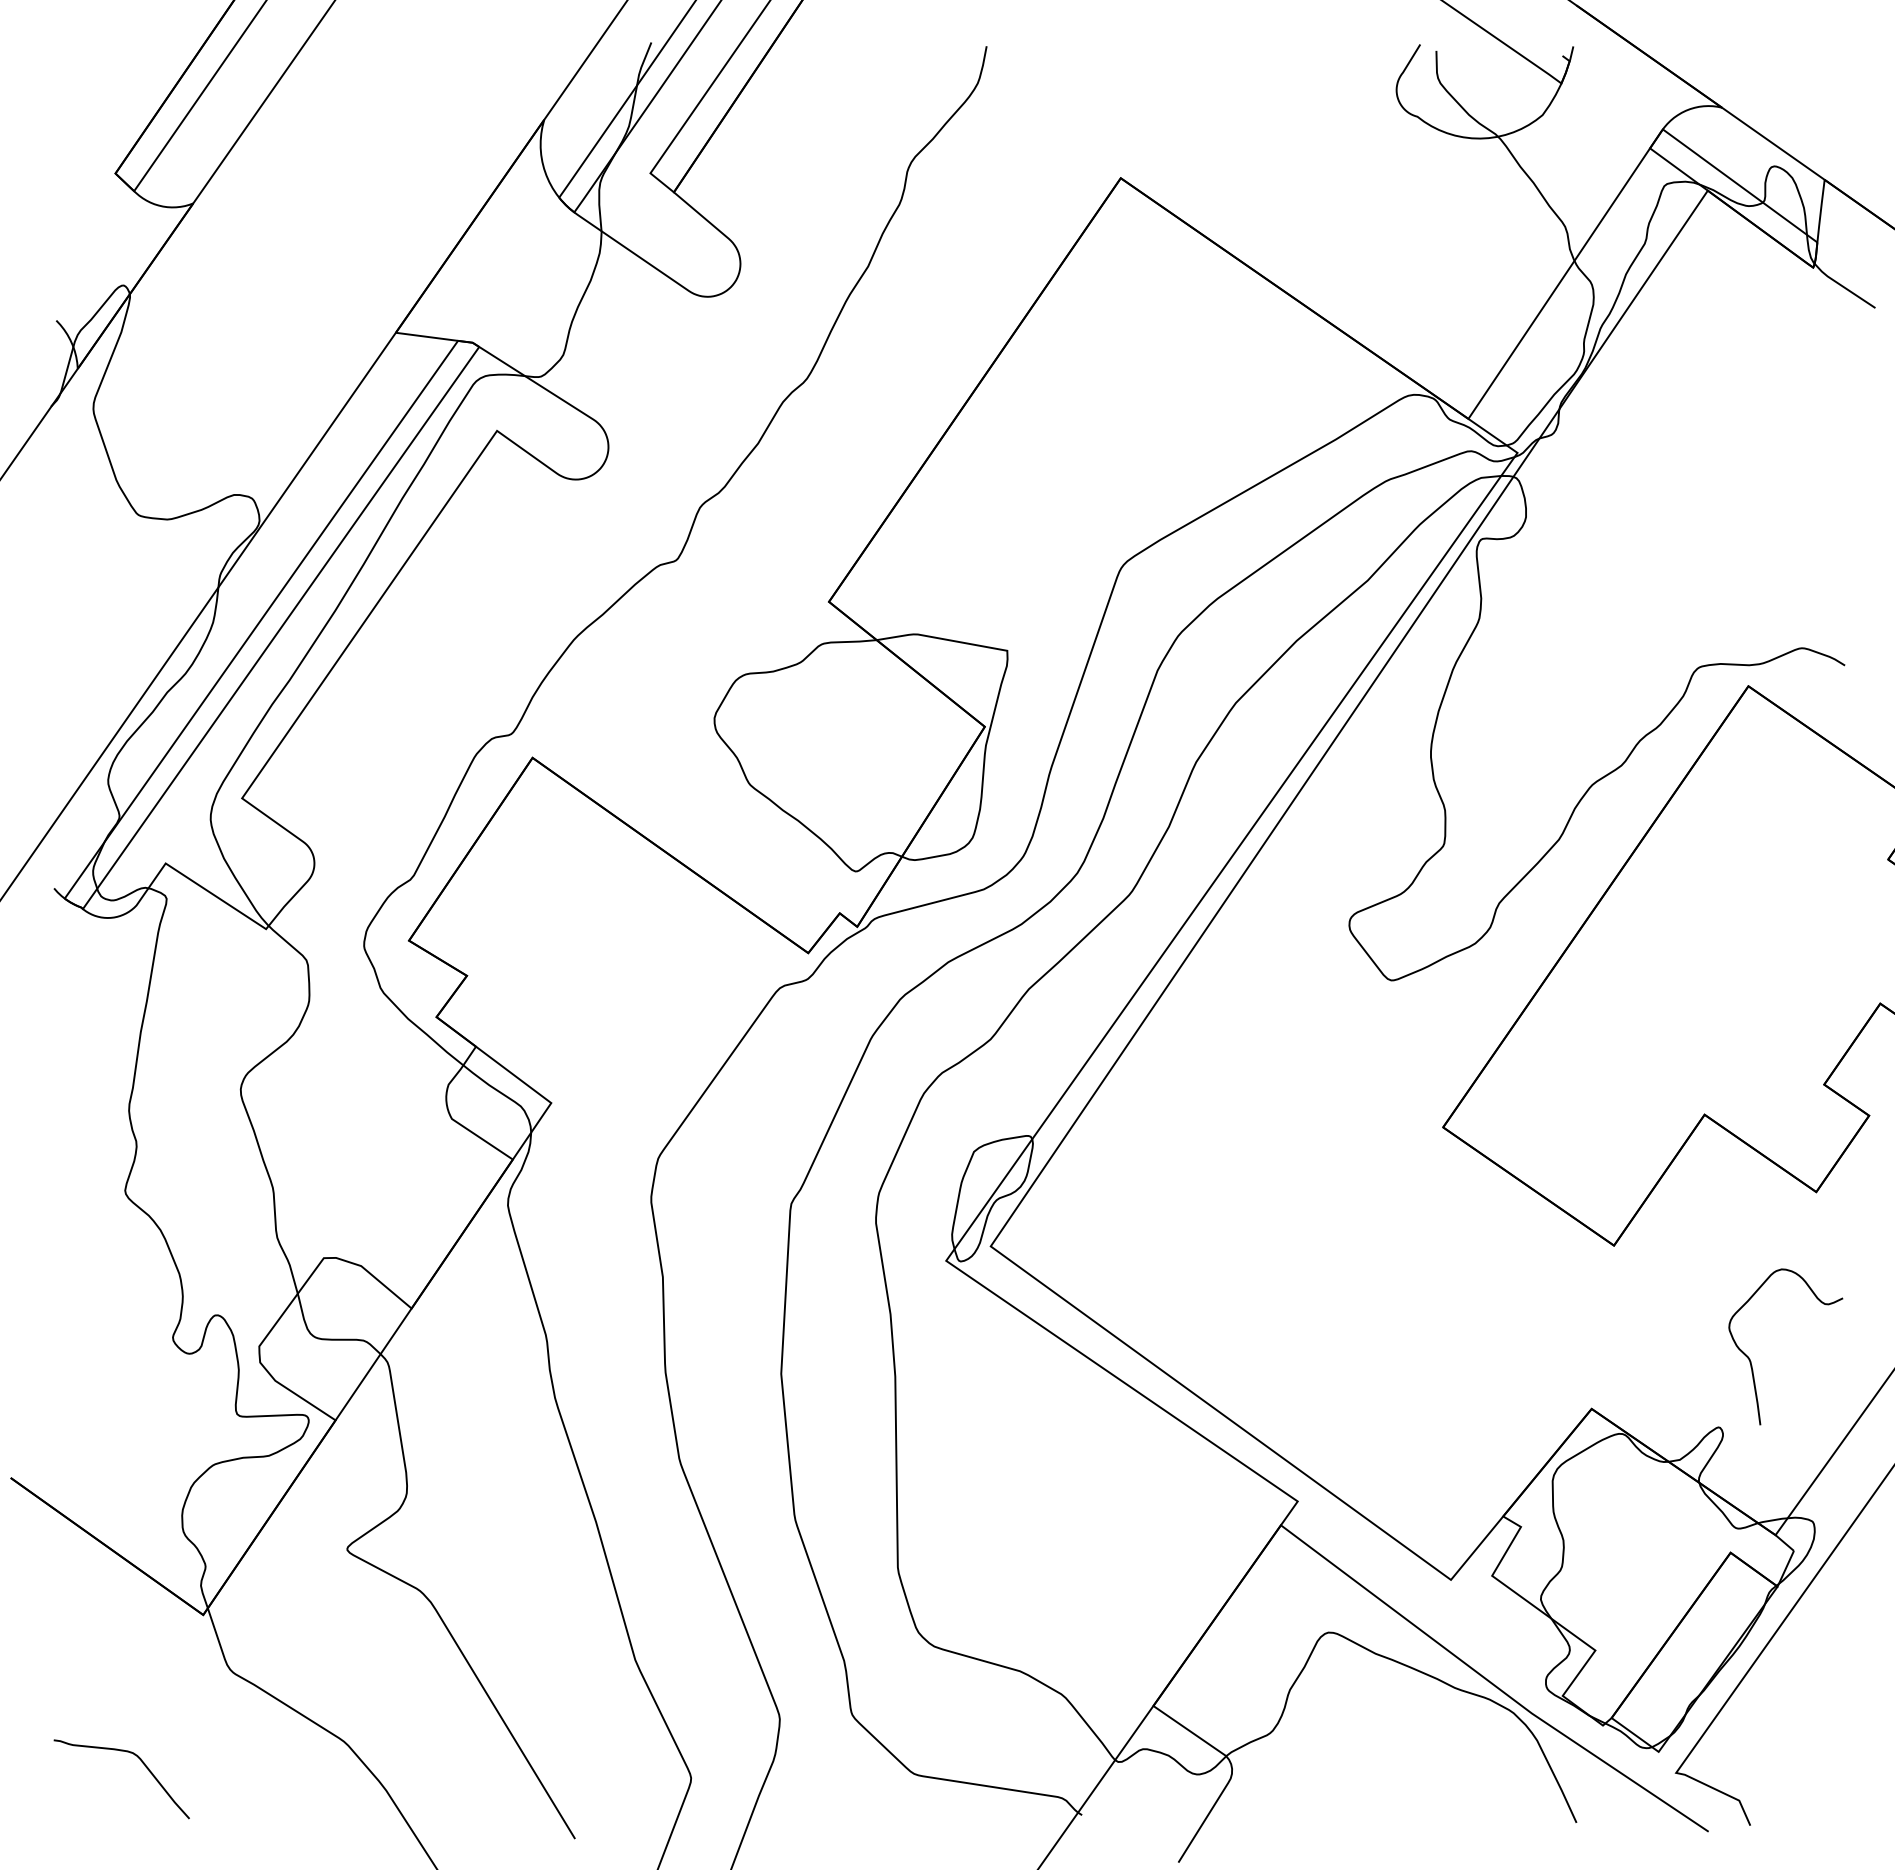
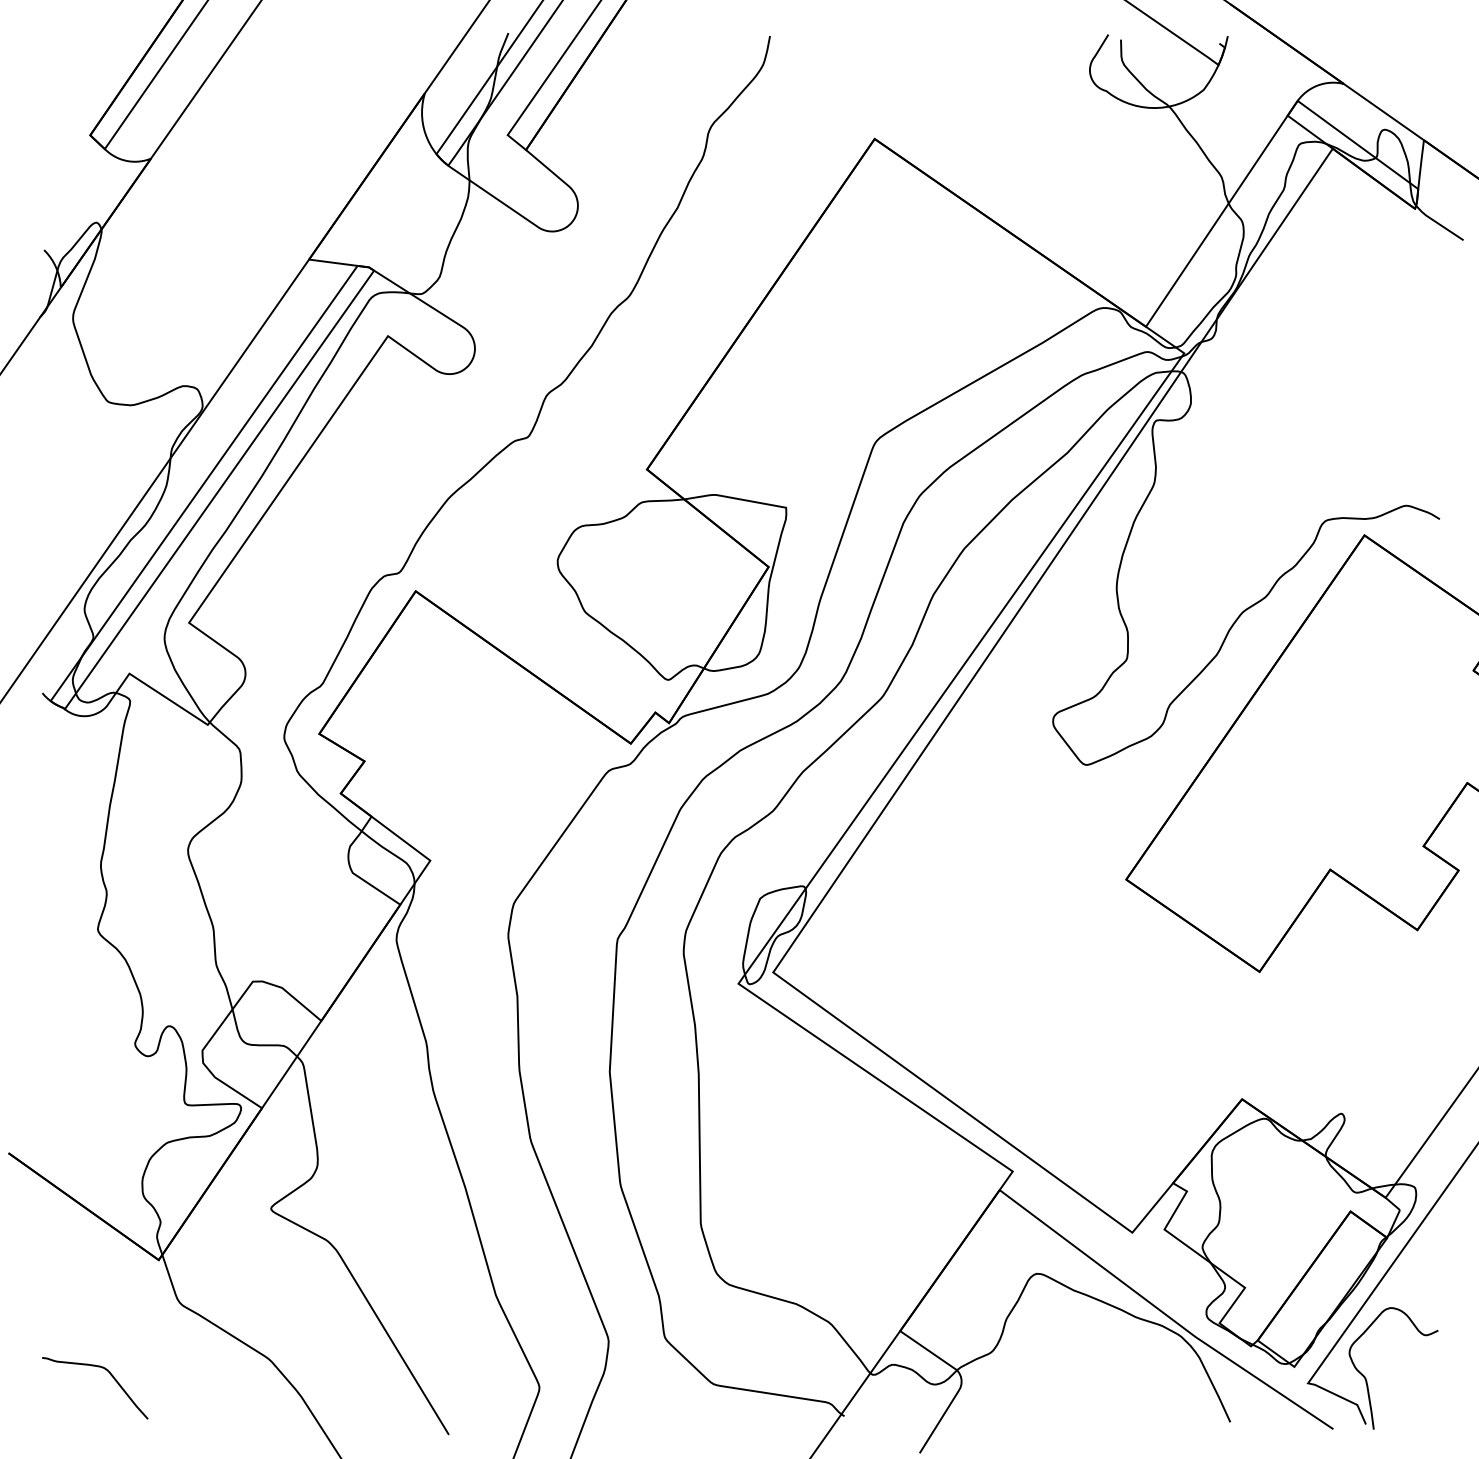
curve: (1751, 1361) -> (1366, 1379), moved

